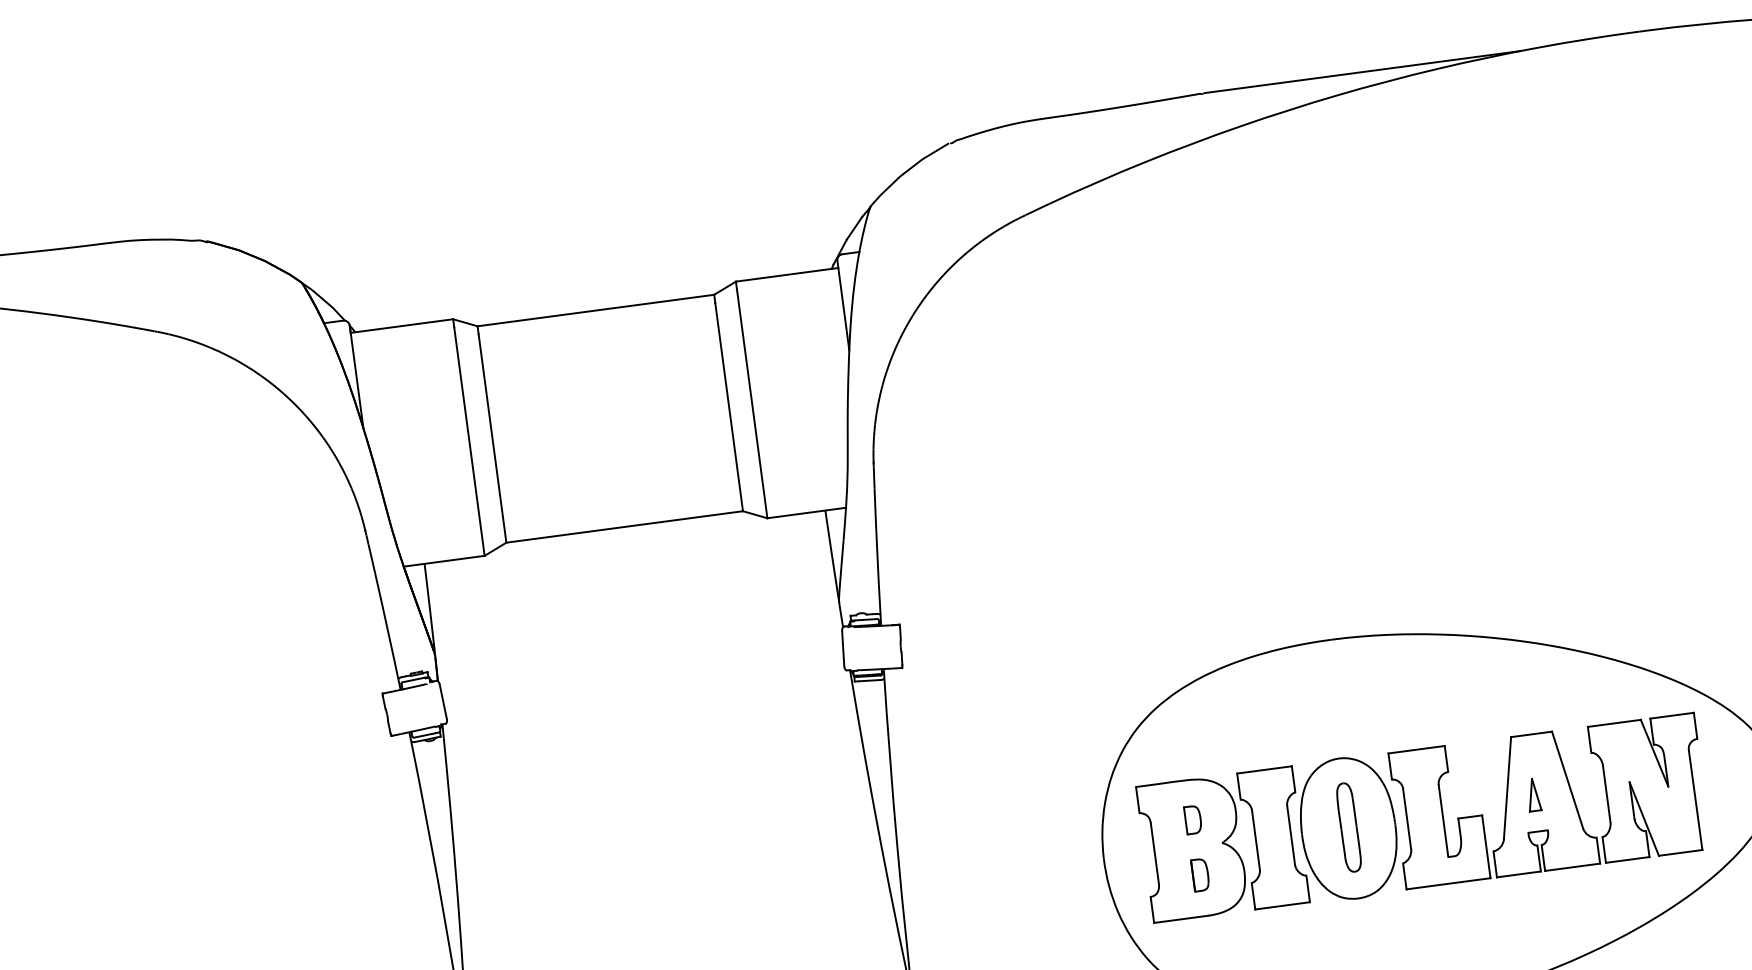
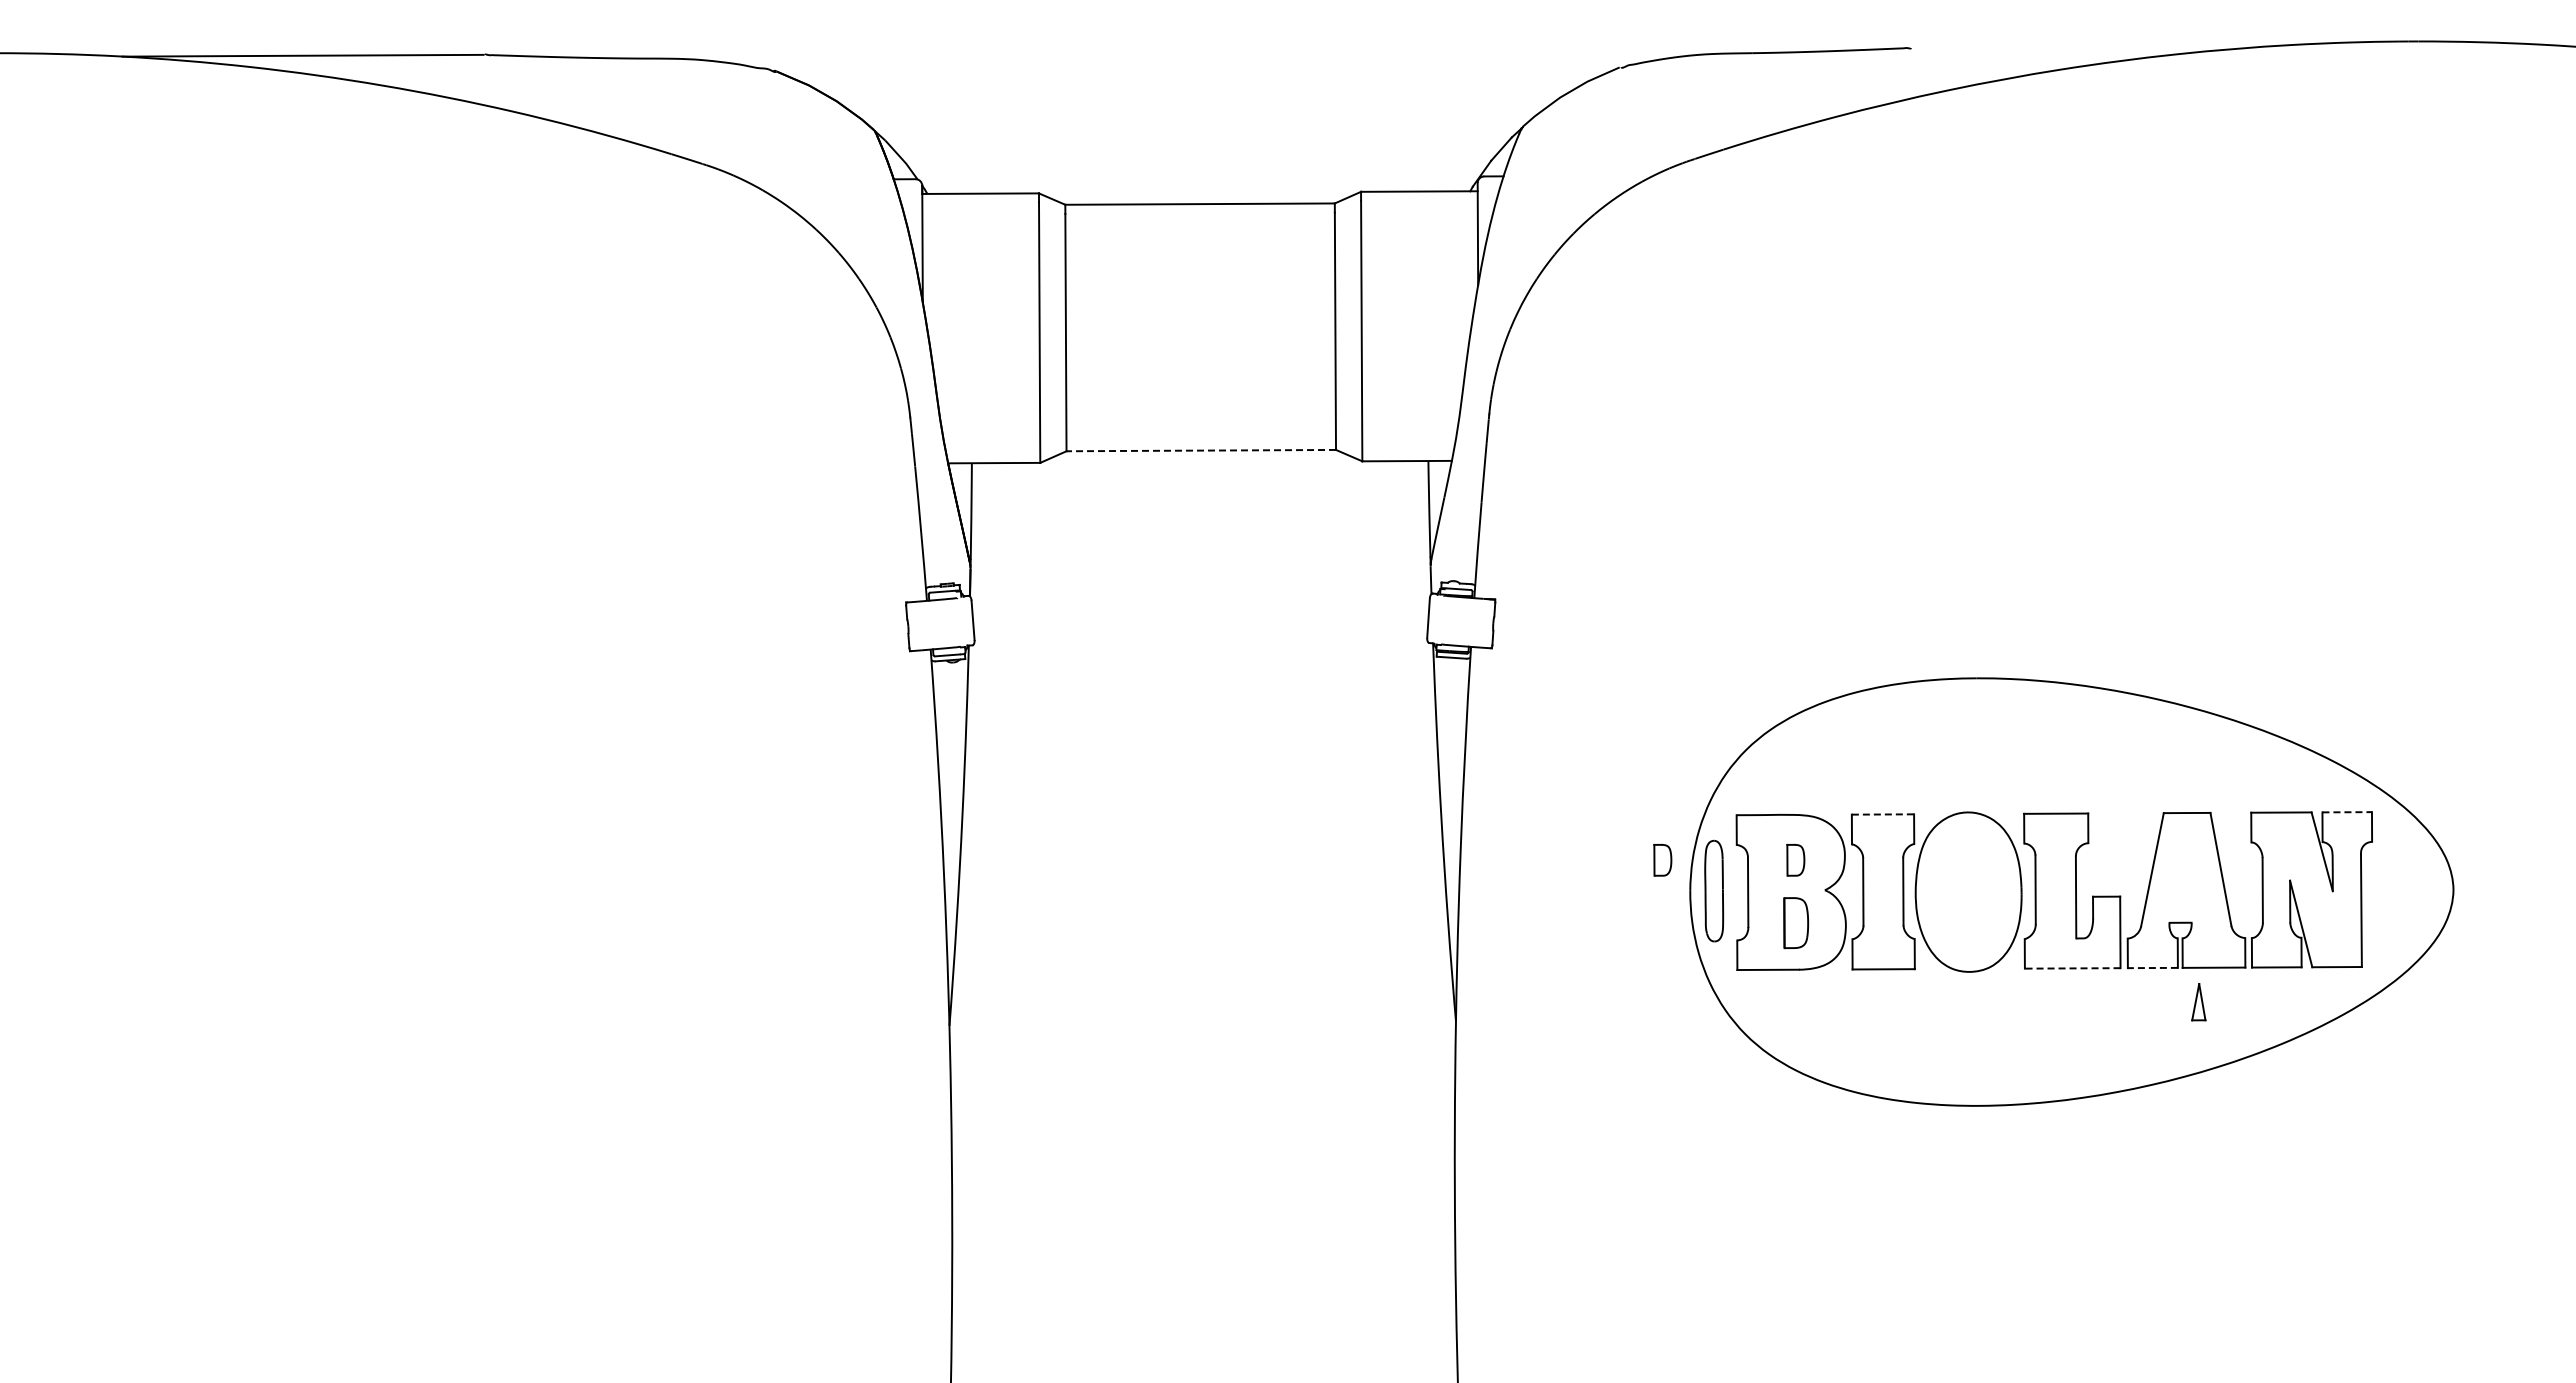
line: (1362, 71) -> (2092, 46), removed
line: (624, 526) -> (1201, 450), solid -> dashed
line: (1672, 715) -> (2347, 812), solid -> dashed
line: (1264, 769) -> (1883, 814), solid -> dashed
part: (1533, 795) -> (2198, 1002), moved
part: (1349, 826) -> (1714, 890), moved
part: (1075, 834) -> (1662, 859), added
part: (1199, 874) -> (1795, 922), size x1.4
line: (1518, 874) -> (2152, 968), solid -> dashed
line: (1448, 883) -> (2072, 968), solid -> dashed

